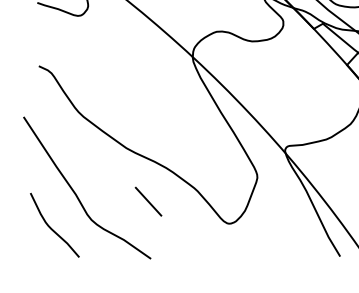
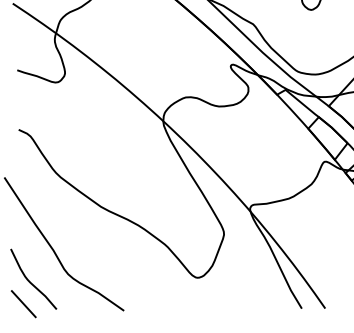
line: (148, 202) -> (23, 304), moved

